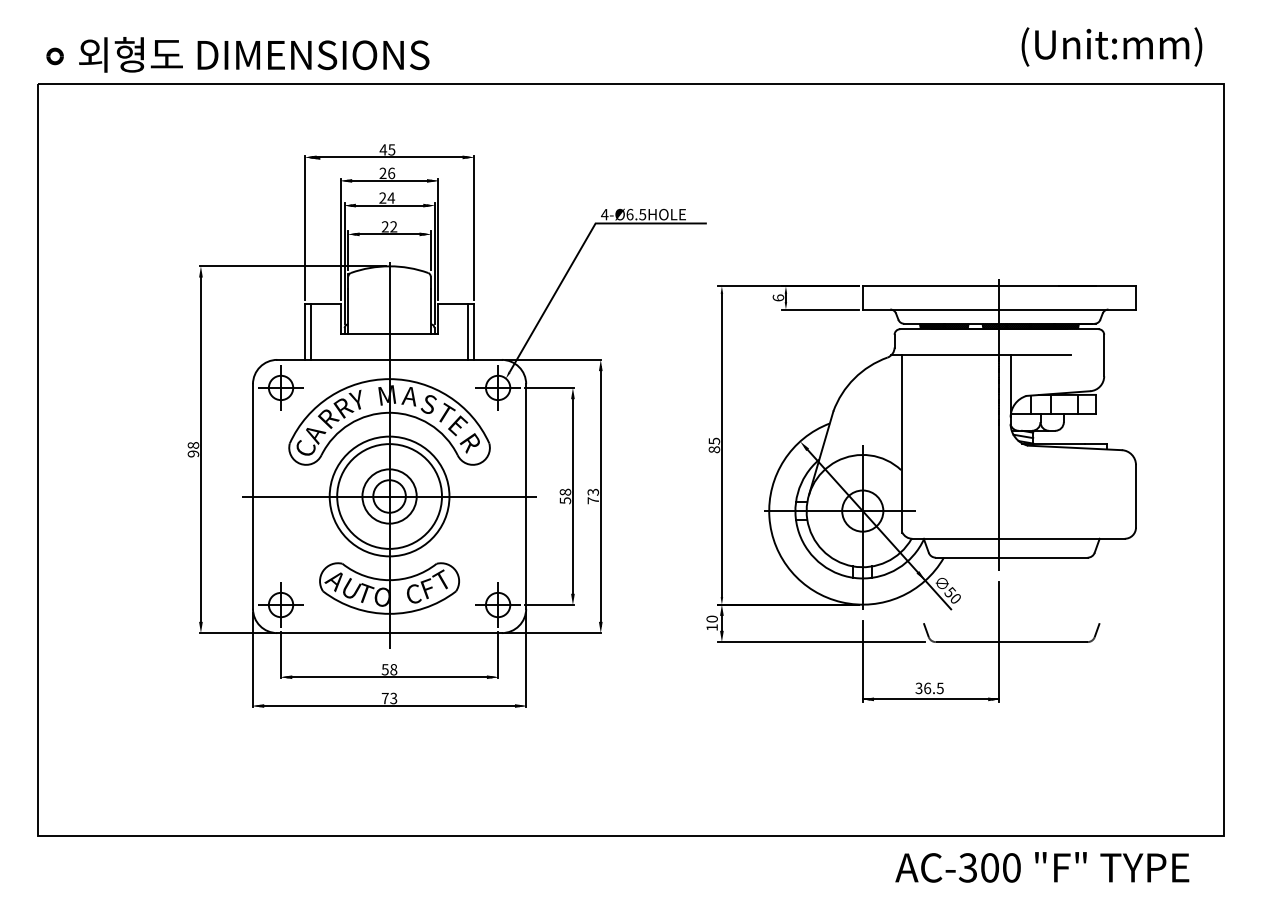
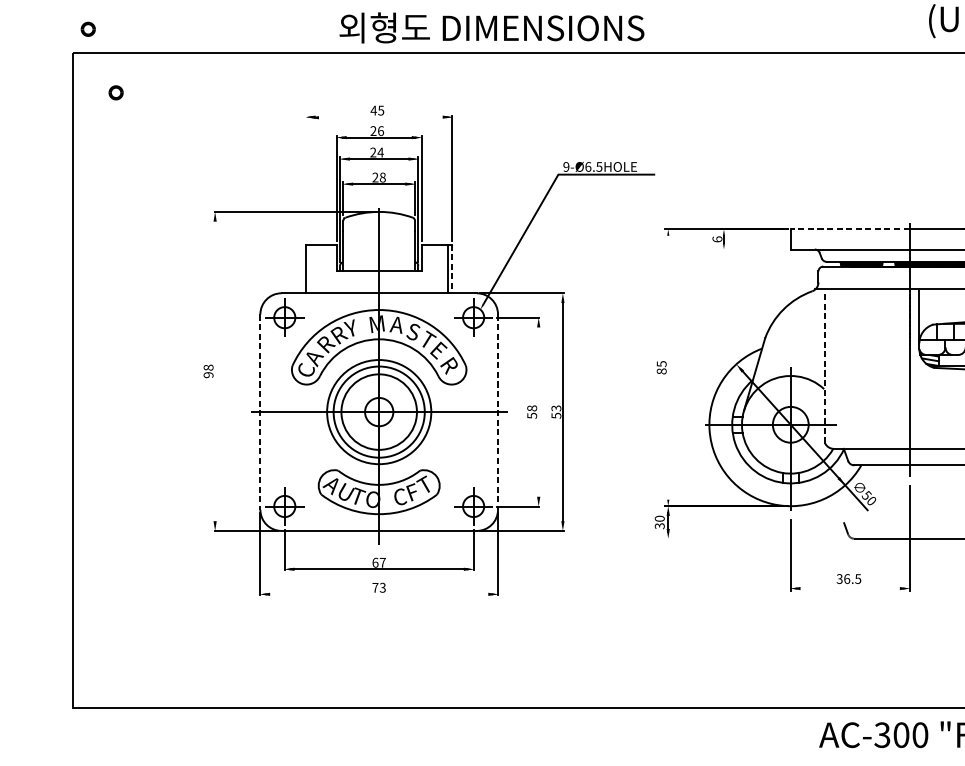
text: (254, 54) -> (492, 27), moved
part: (86, 129) -> (115, 92), added
line: (389, 157) -> (379, 117), removed
text: (604, 214) -> (566, 166), 4-Ø6.5HOLE -> 9-Ø6.5HOLE
text: (393, 226) -> (382, 177), 22 -> 28
line: (305, 227) -> (306, 178), removed
line: (930, 286) -> (849, 229), solid -> dashed
line: (820, 309) -> (754, 249), removed
line: (310, 331) -> (310, 268), removed
line: (473, 331) -> (452, 268), solid -> dashed
line: (902, 444) -> (825, 366), solid -> dashed
line: (721, 445) -> (667, 367), removed
line: (200, 449) -> (214, 371), removed
circle: (389, 496) -> (379, 412), size x1.6
line: (572, 496) -> (538, 412), removed
line: (252, 497) -> (259, 412), solid -> dashed
line: (526, 497) -> (498, 412), solid -> dashed
text: (592, 500) -> (555, 415), 73 -> 53
text: (711, 627) -> (659, 526), 10 -> 30
line: (821, 642) -> (754, 539), removed
text: (389, 669) -> (379, 562), 58 -> 67
line: (930, 699) -> (849, 588), removed
line: (389, 706) -> (379, 594), removed

